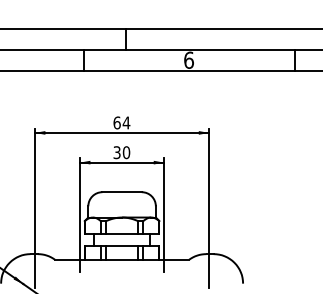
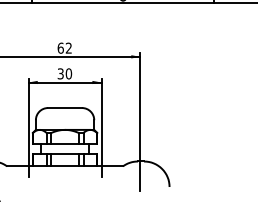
text: (126, 122) -> (68, 47), 64 -> 62

